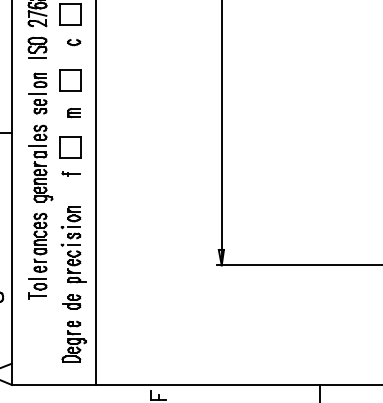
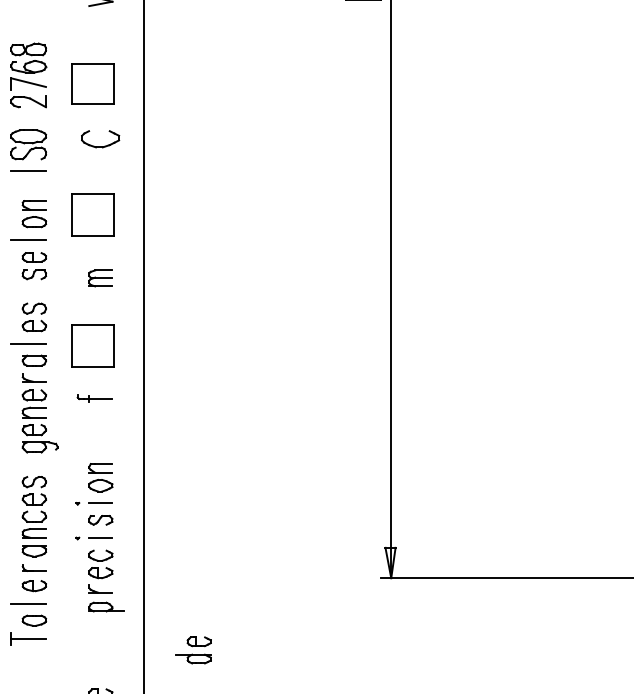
part: (74, 42) -> (101, 139), size x1.6
part: (71, 301) -> (193, 649), moved

